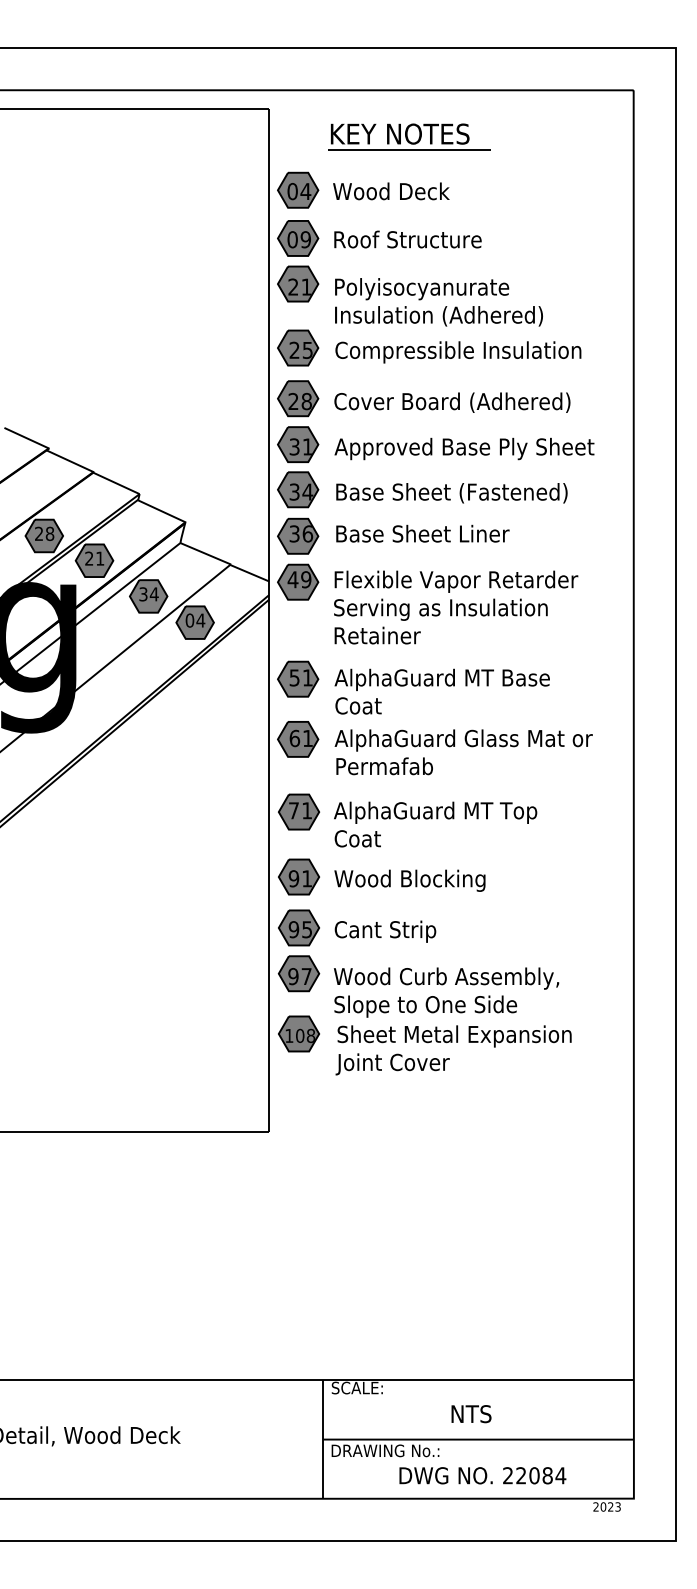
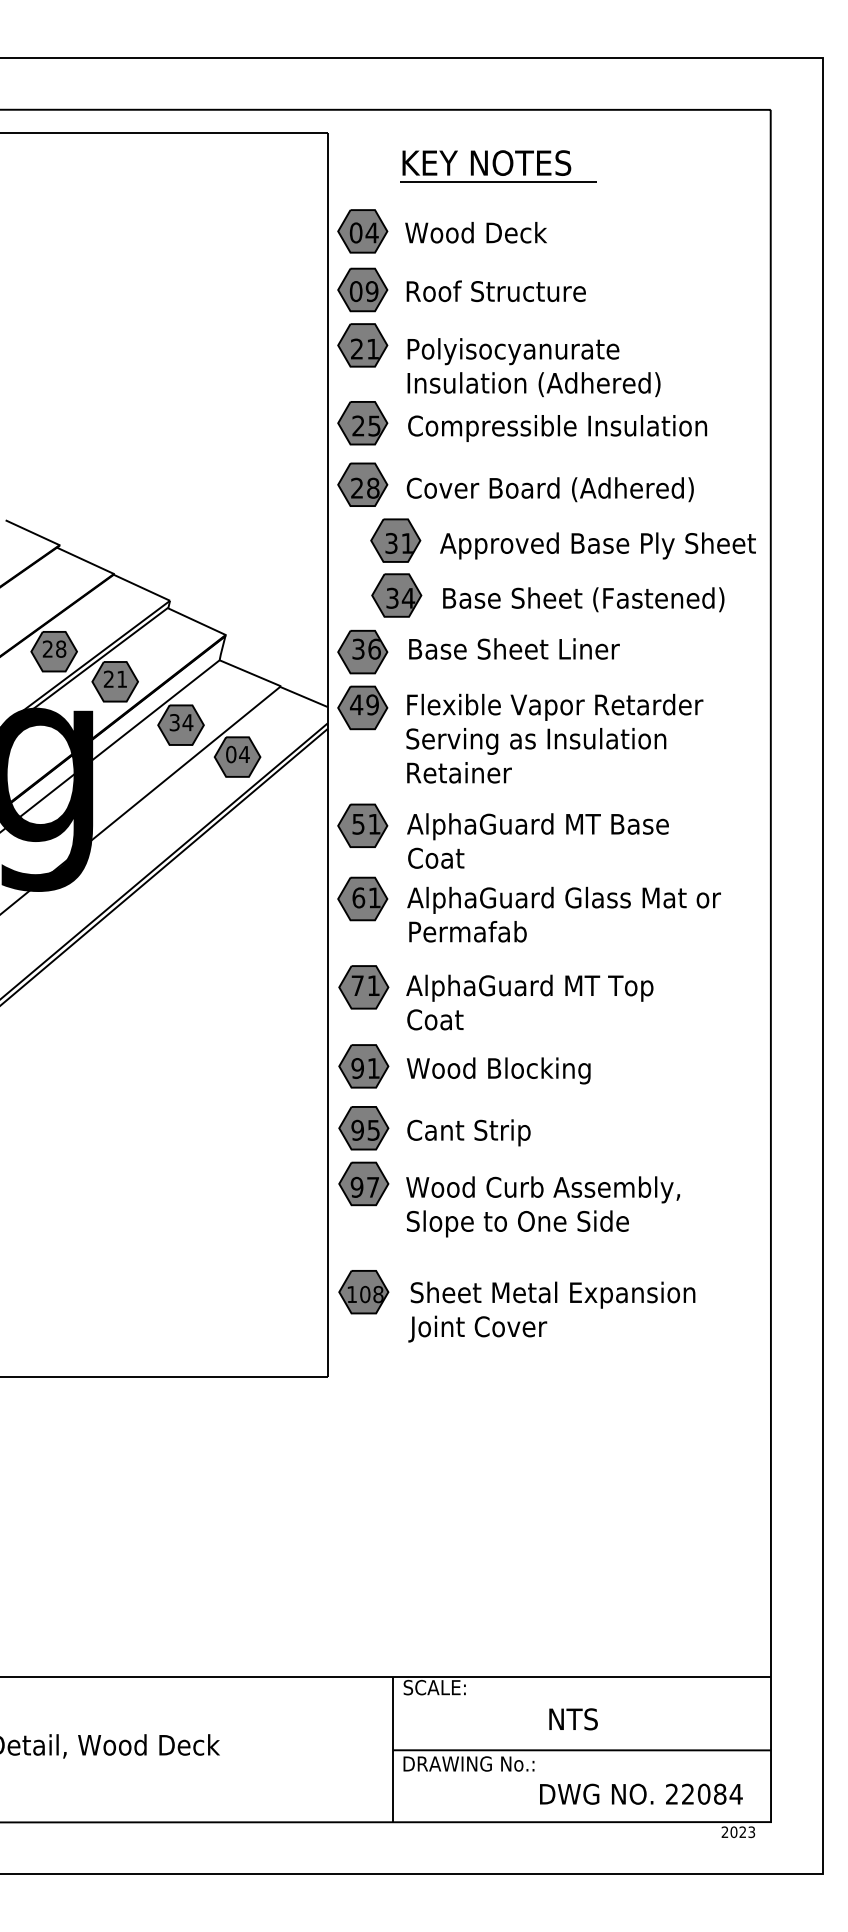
part: (435, 444) -> (562, 540), moved
part: (422, 489) -> (547, 595), moved
part: (424, 1045) -> (516, 1306), moved
text: (482, 1475) -> (641, 1793), moved

